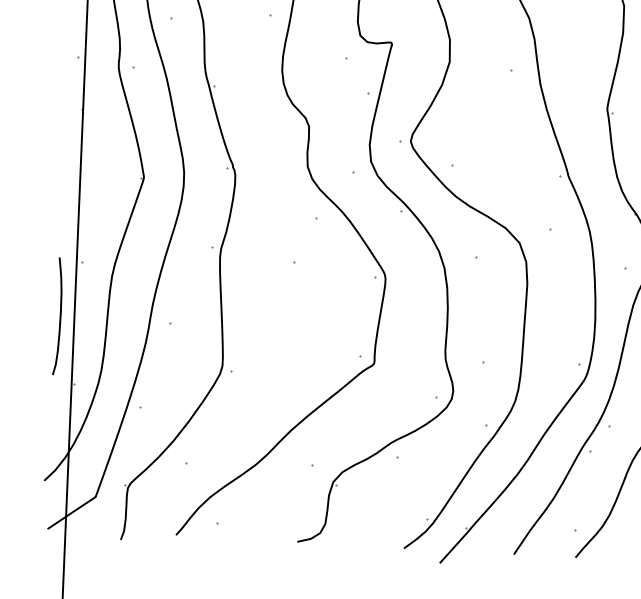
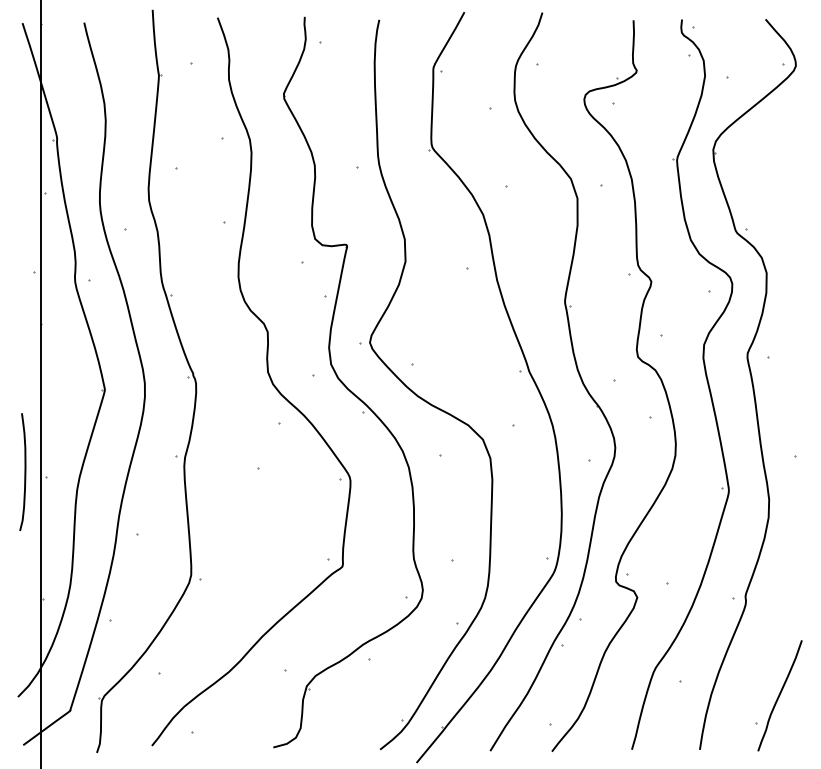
curve: (59, 315) -> (24, 471), moved

